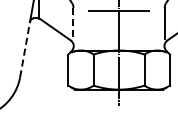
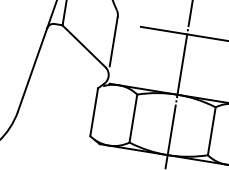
line: (73, 23) -> (113, 41), dashed -> solid
line: (25, 49) -> (33, 69), dashed -> solid

